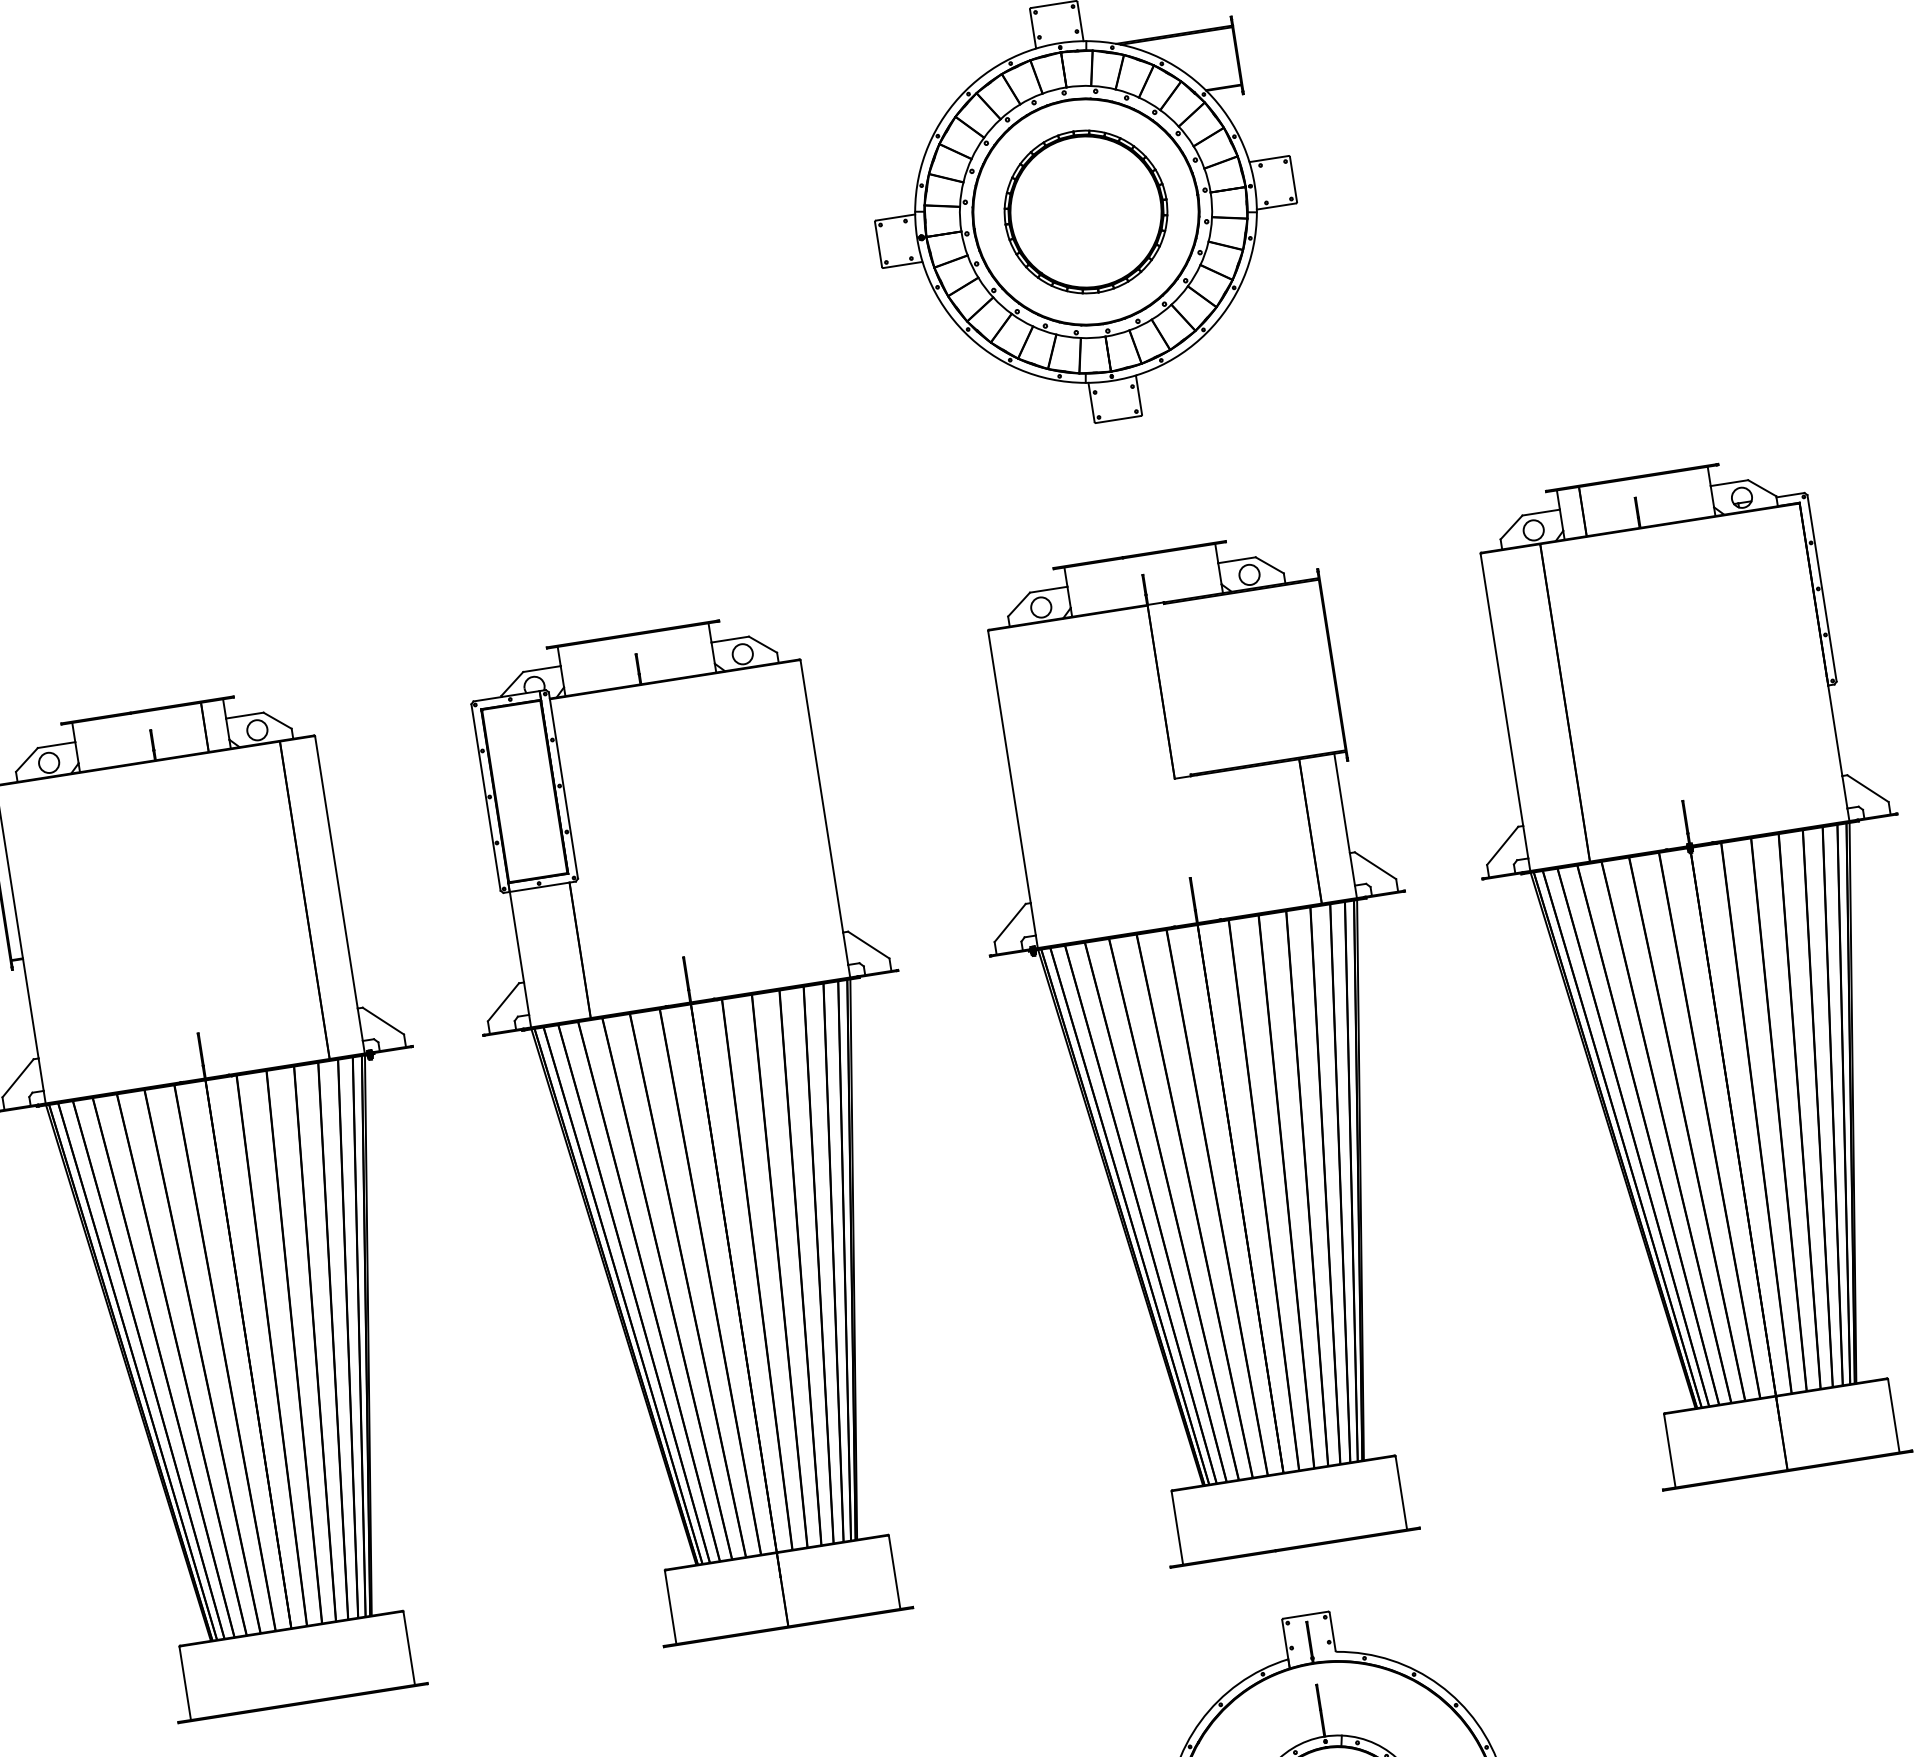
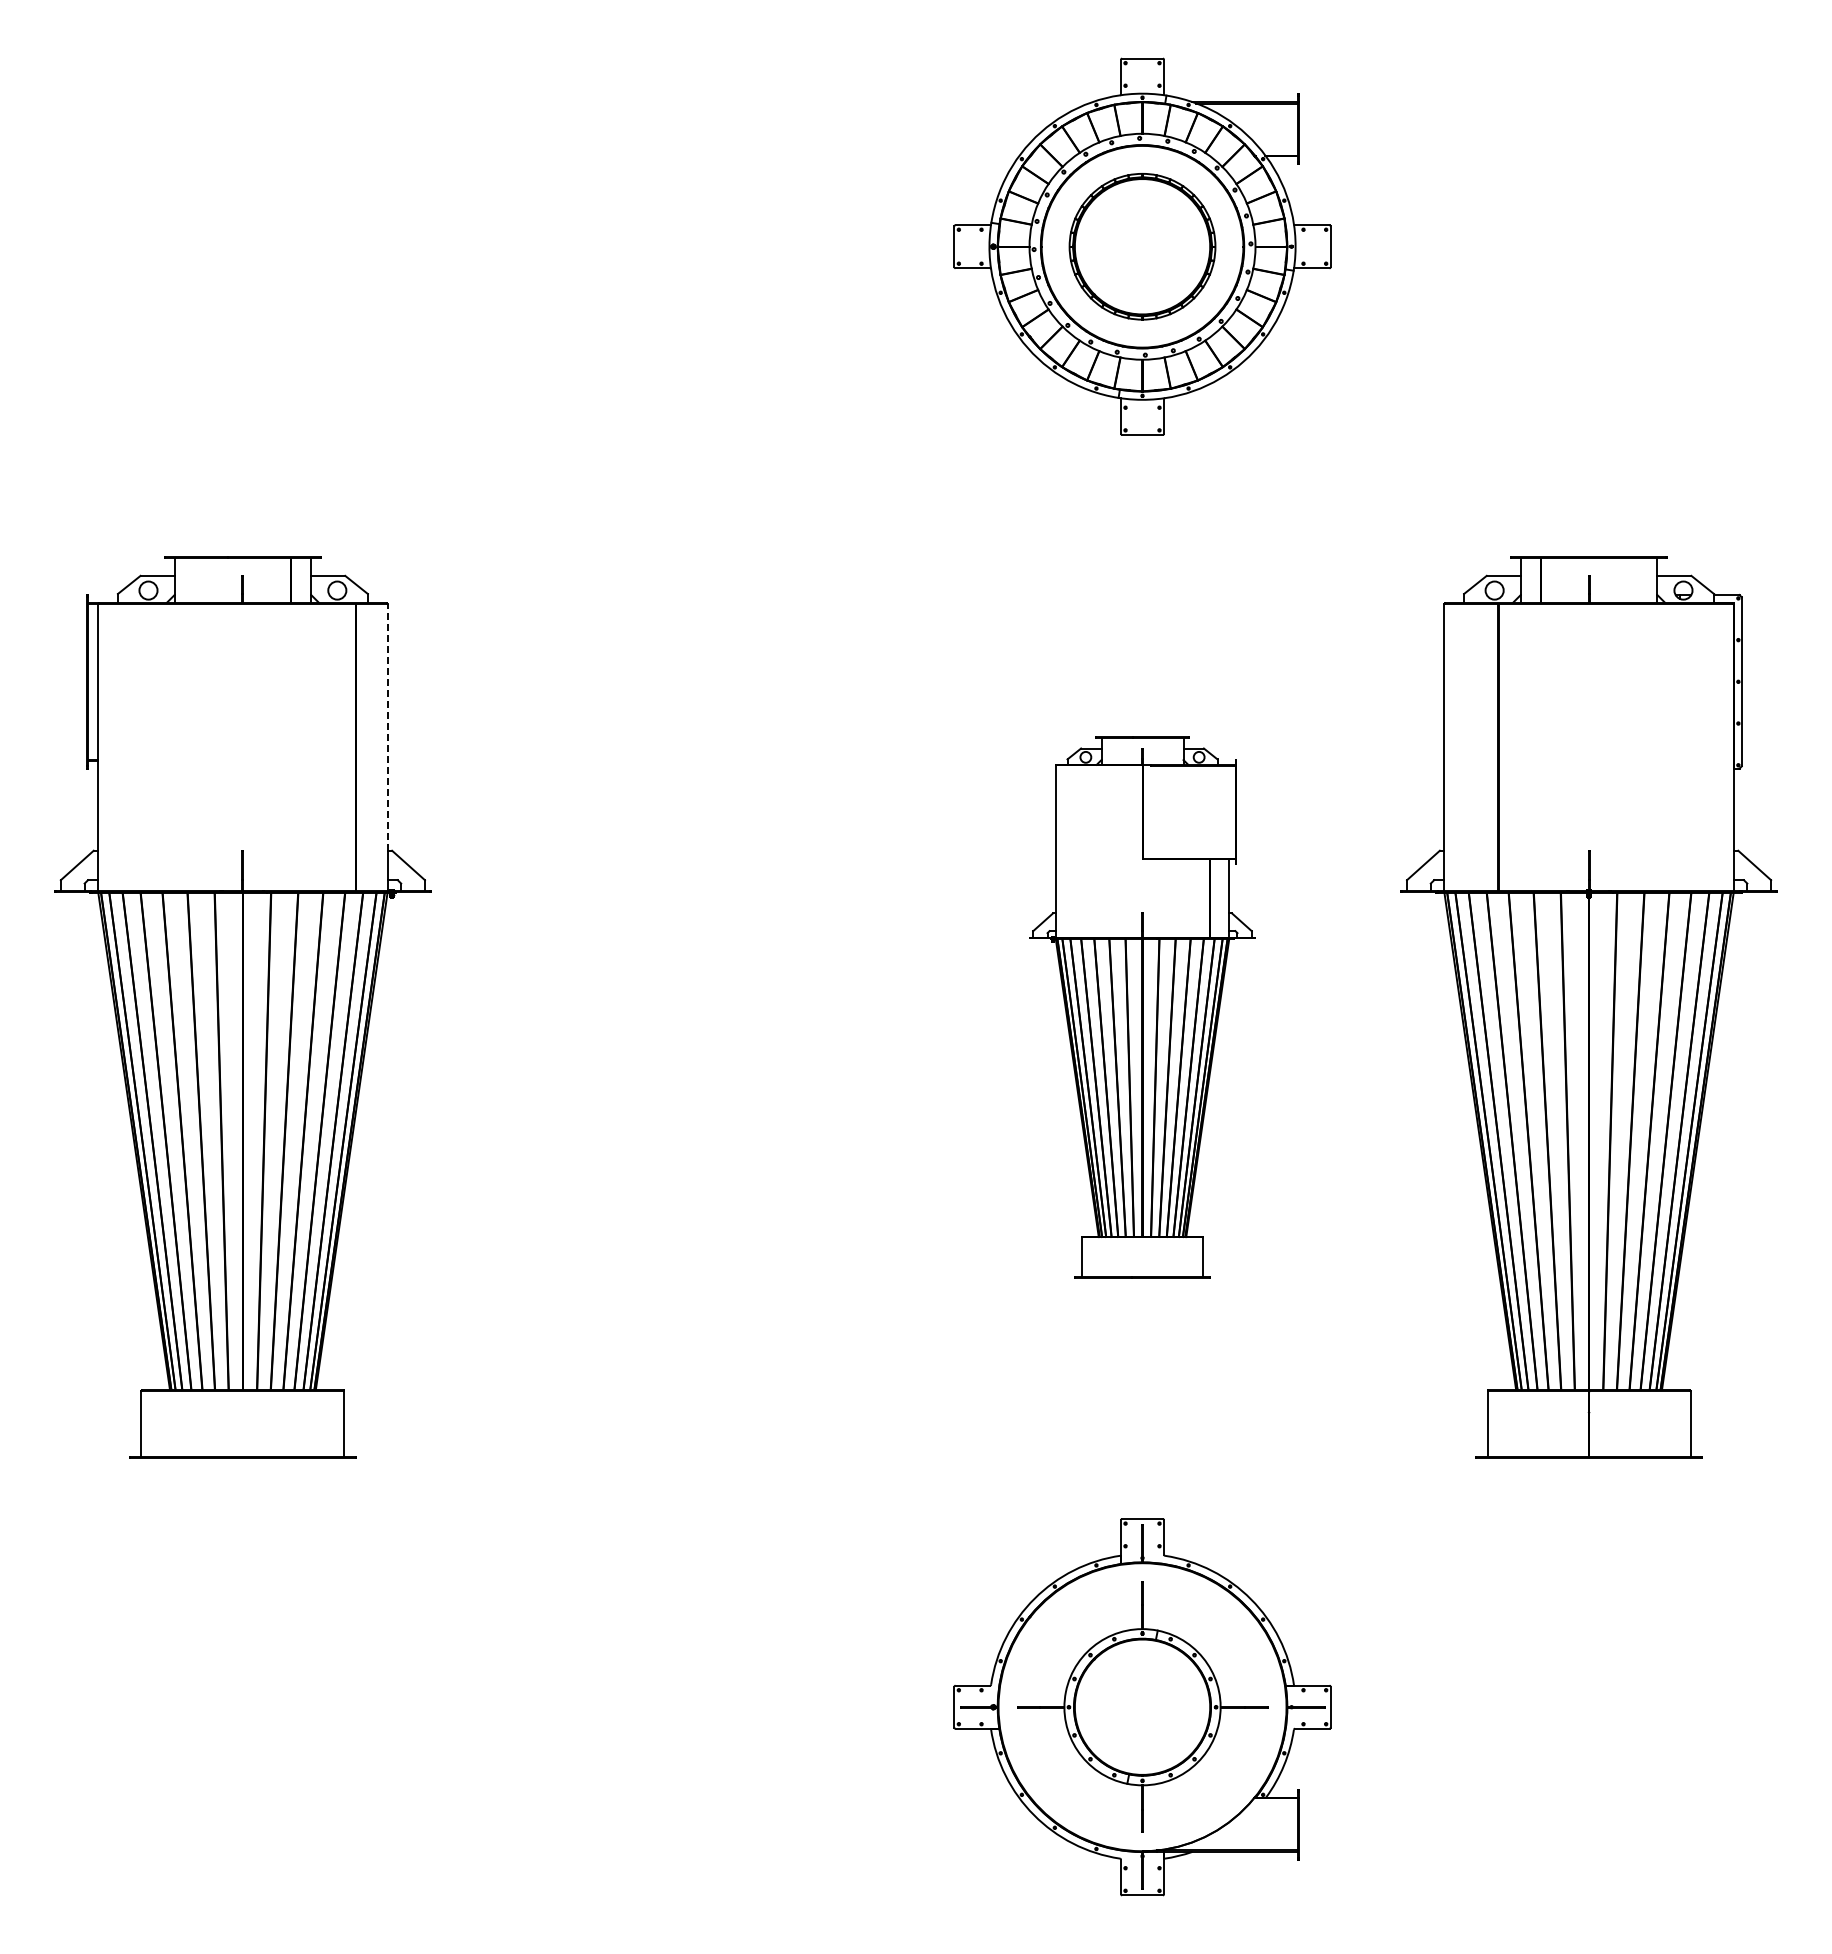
line: (336, 872) -> (387, 727), solid -> dashed
part: (1217, 1051) -> (1142, 1007), size x0.6
part: (710, 1130) -> (682, 1007), removed

